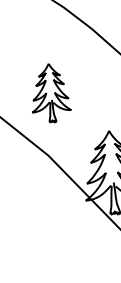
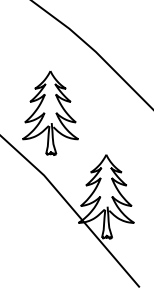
part: (50, 93) -> (50, 113), size x1.43

